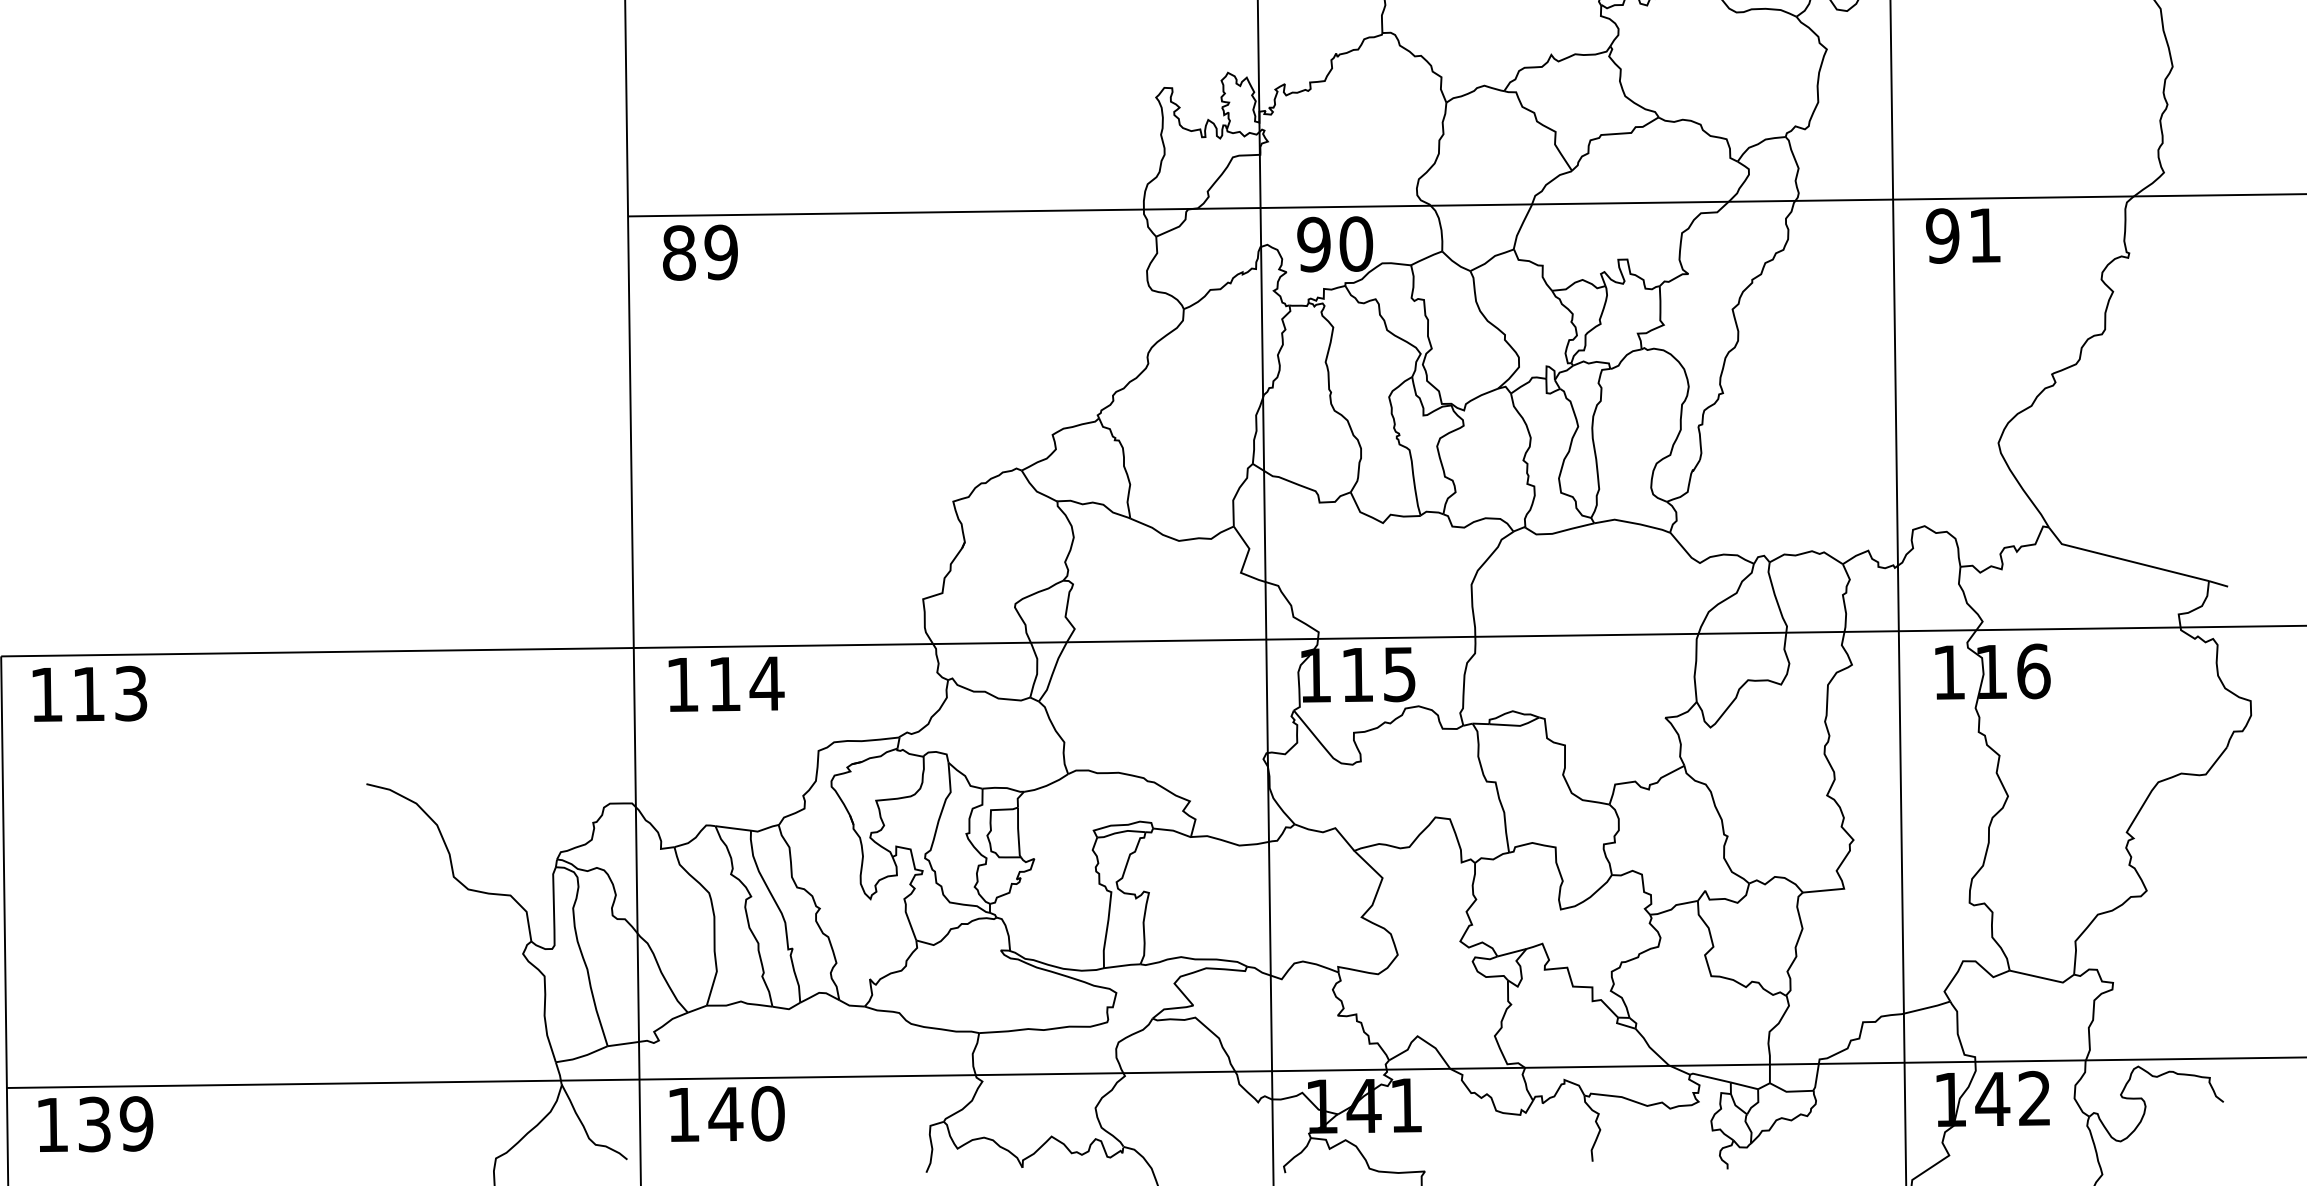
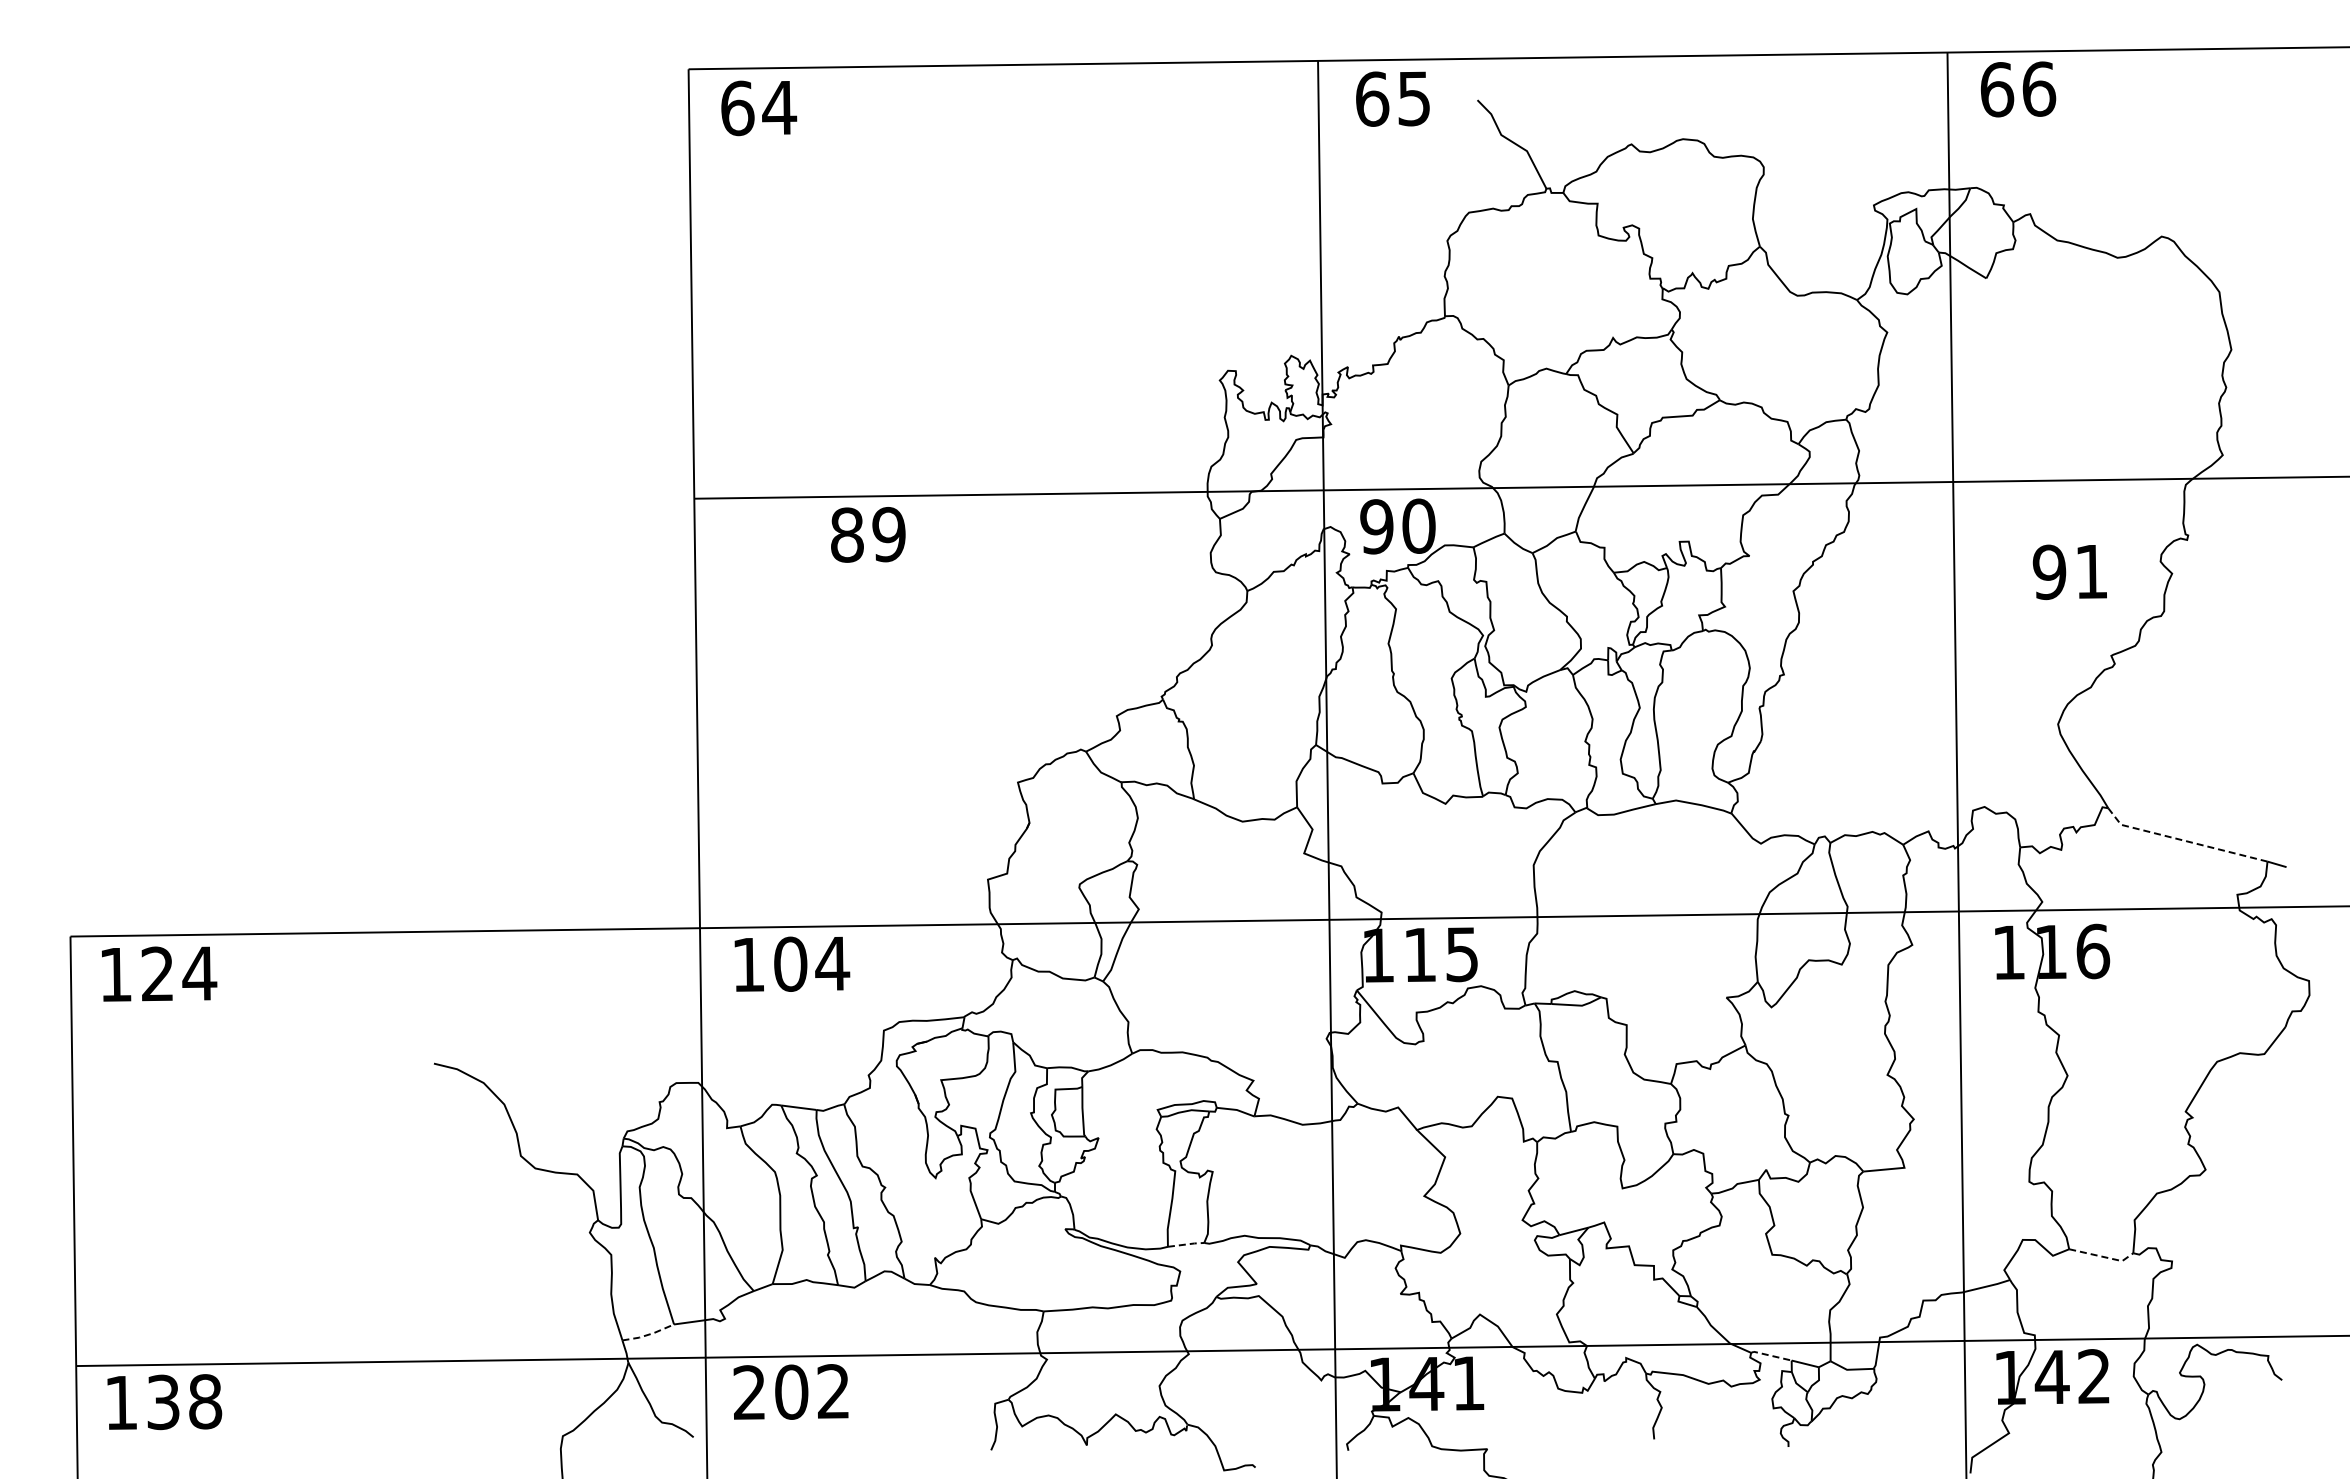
text: (1962, 236) -> (2069, 572), moved
text: (700, 252) -> (868, 534), moved
line: (2124, 559) -> (2183, 840), solid -> dashed
text: (724, 683) -> (790, 963), 114 -> 104
text: (110, 693) -> (179, 973), 113 -> 124
line: (1122, 965) -> (1186, 1244), solid -> dashed
line: (2043, 977) -> (2102, 1256), solid -> dashed
line: (582, 1056) -> (648, 1334), solid -> dashed
line: (1710, 1077) -> (1771, 1355), solid -> dashed
text: (725, 1113) -> (791, 1391), 140 -> 202
text: (136, 1123) -> (205, 1401), 139 -> 138

